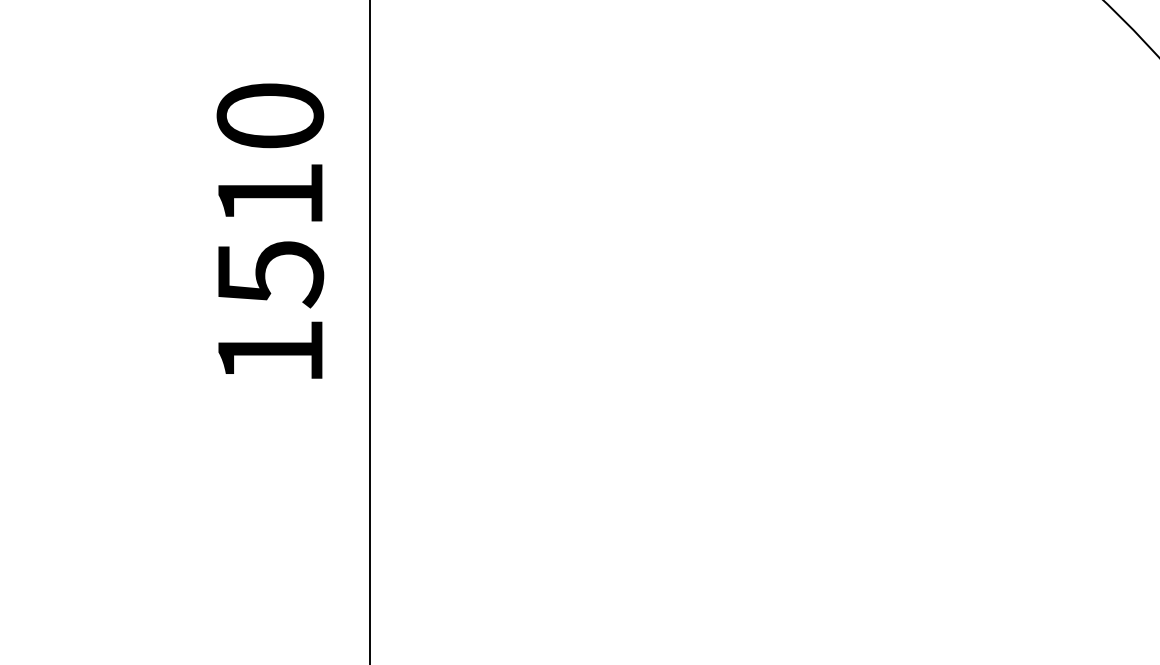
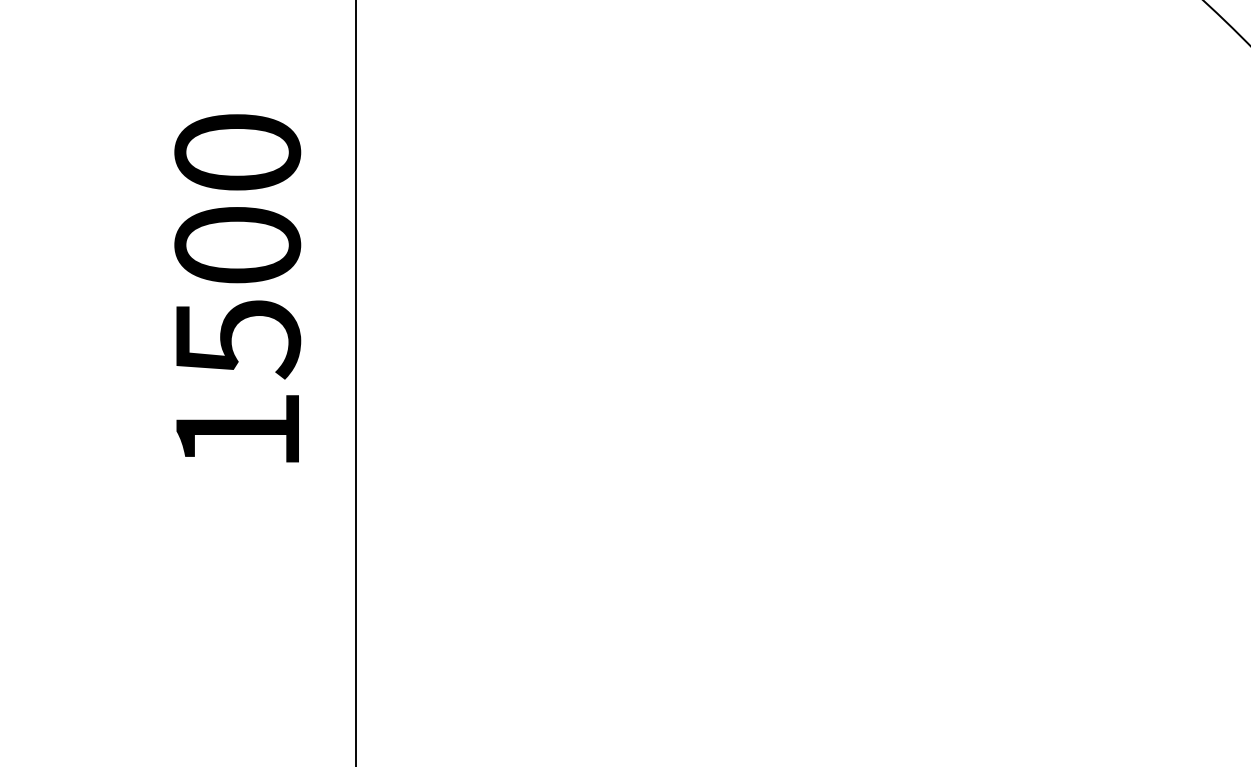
text: (270, 194) -> (237, 245), 1510 -> 1500

